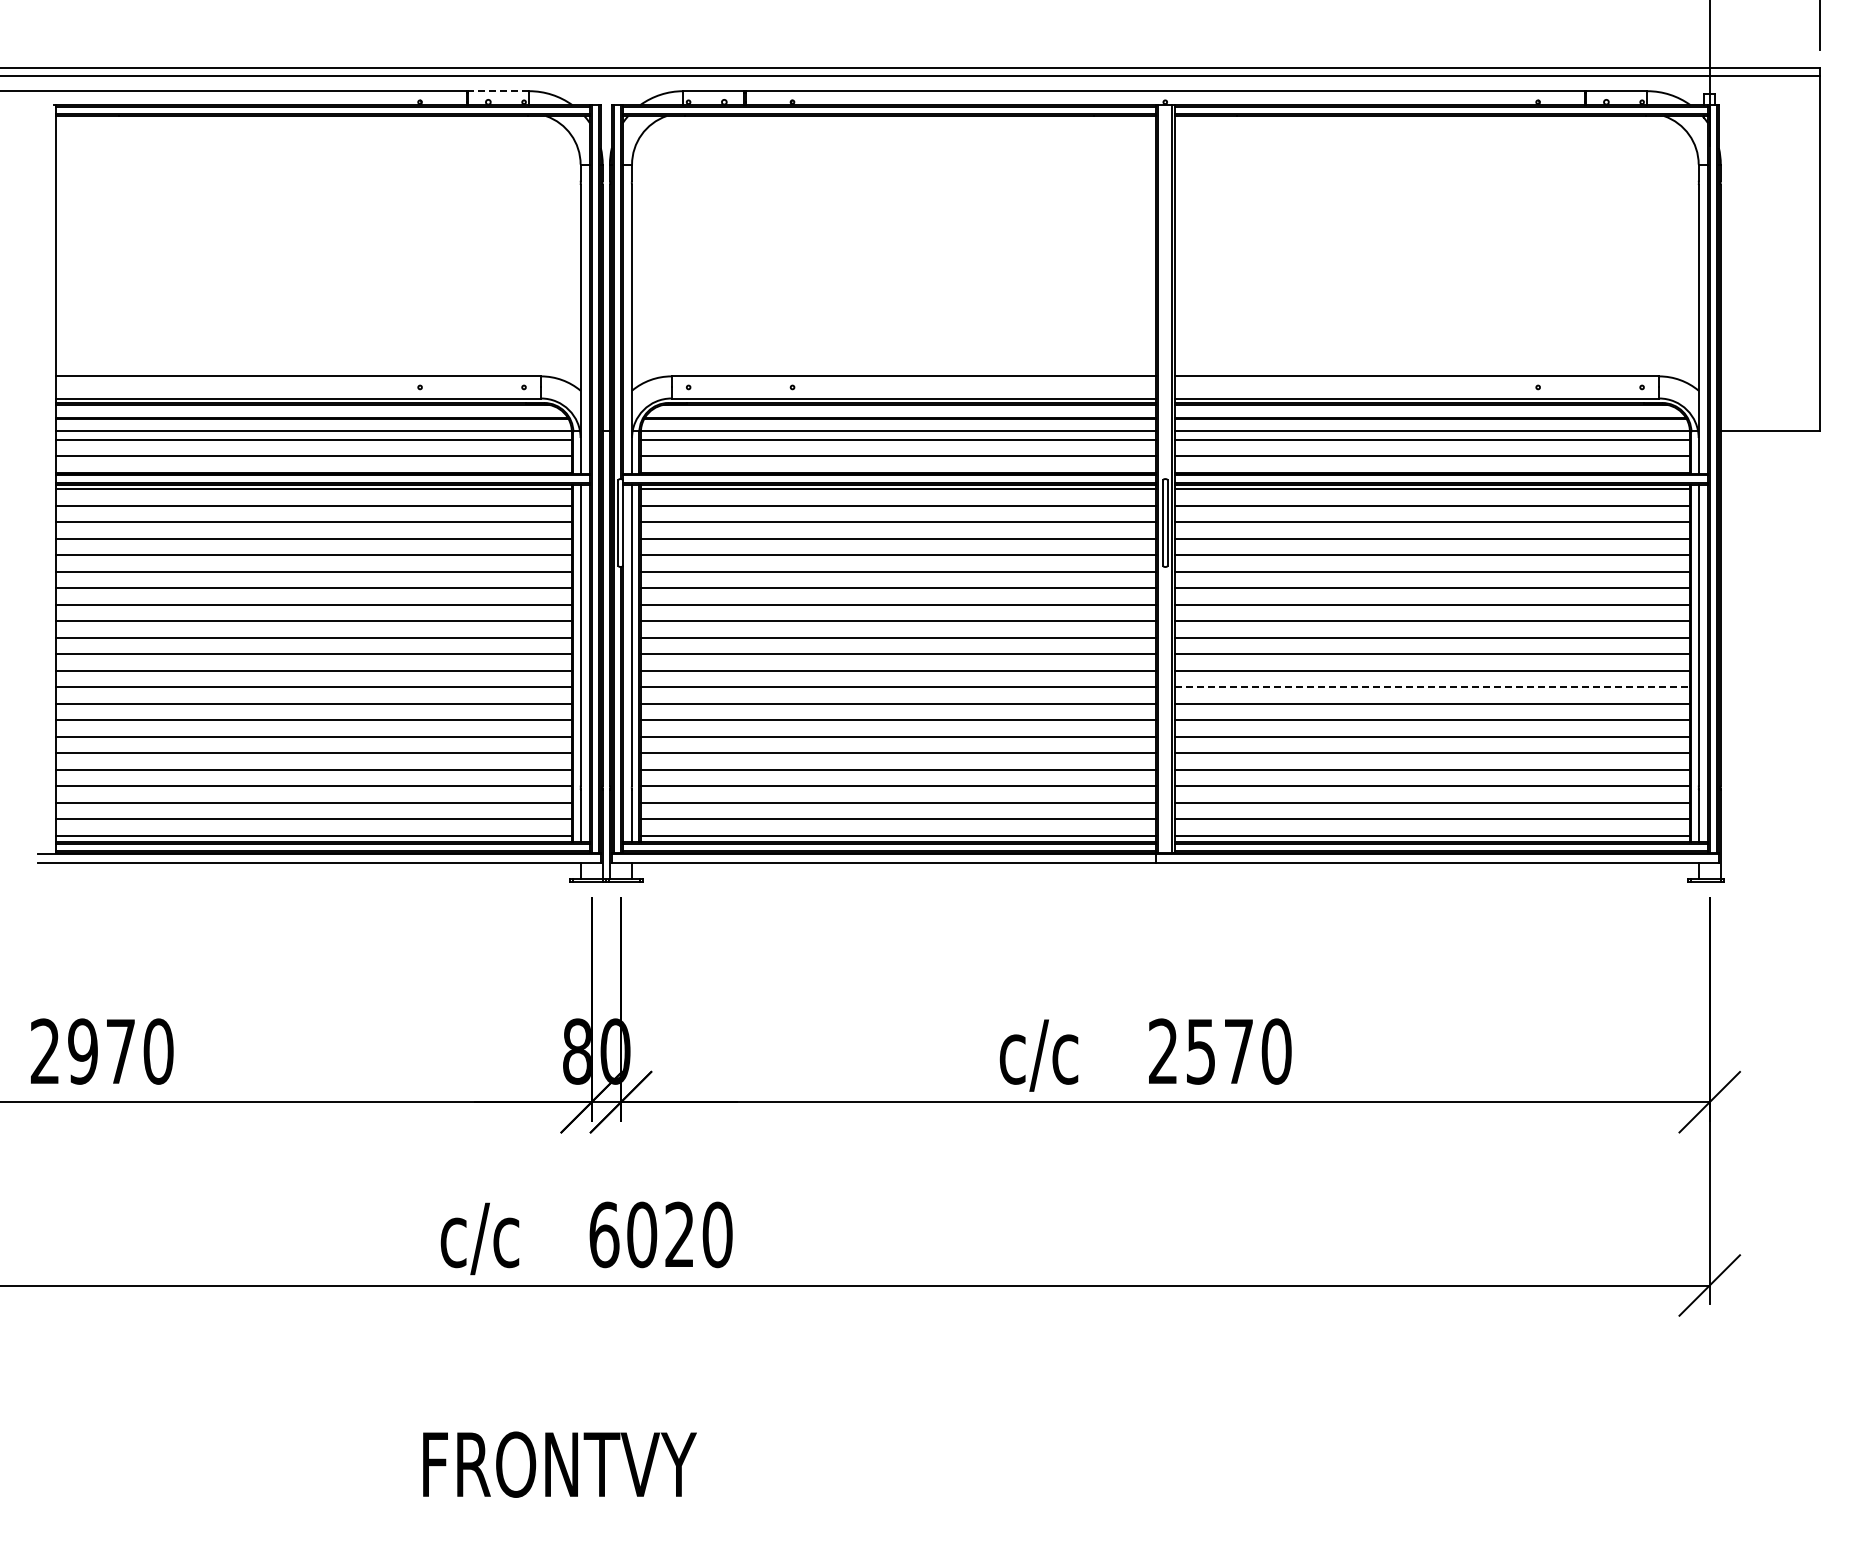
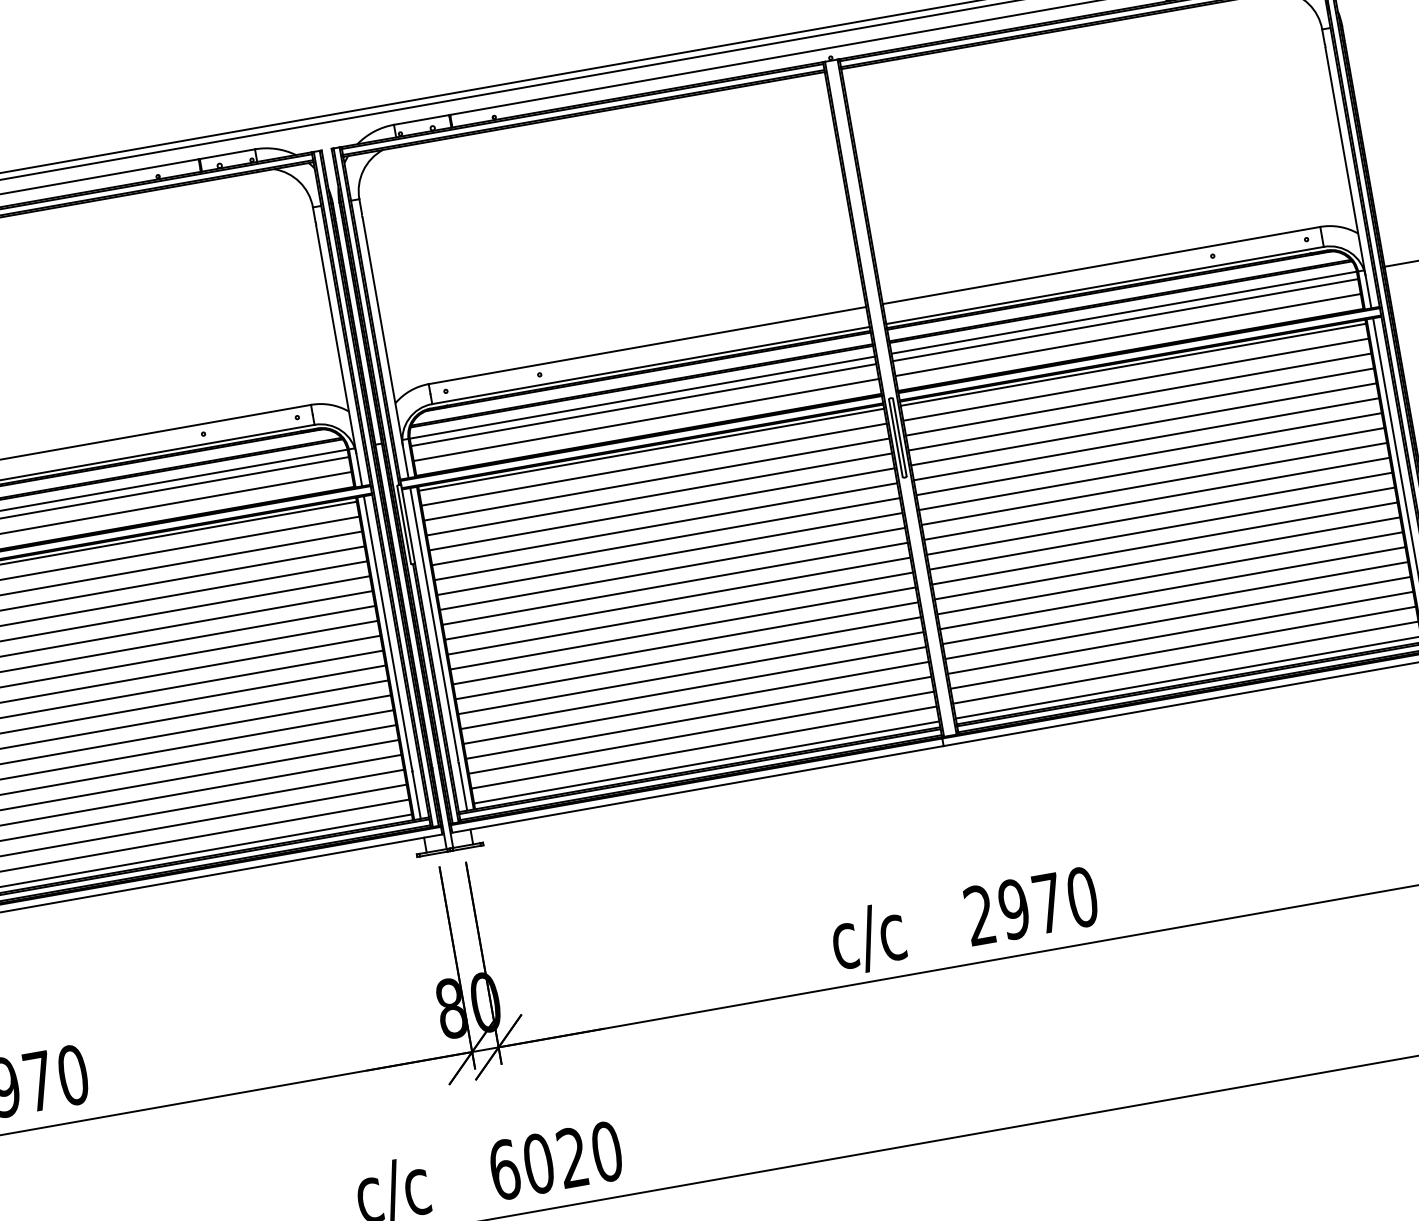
line: (498, 91) -> (227, 154), dashed -> solid
line: (1432, 687) -> (1165, 543), dashed -> solid
text: (1200, 1051) -> (1013, 909), 2570 -> 2970

